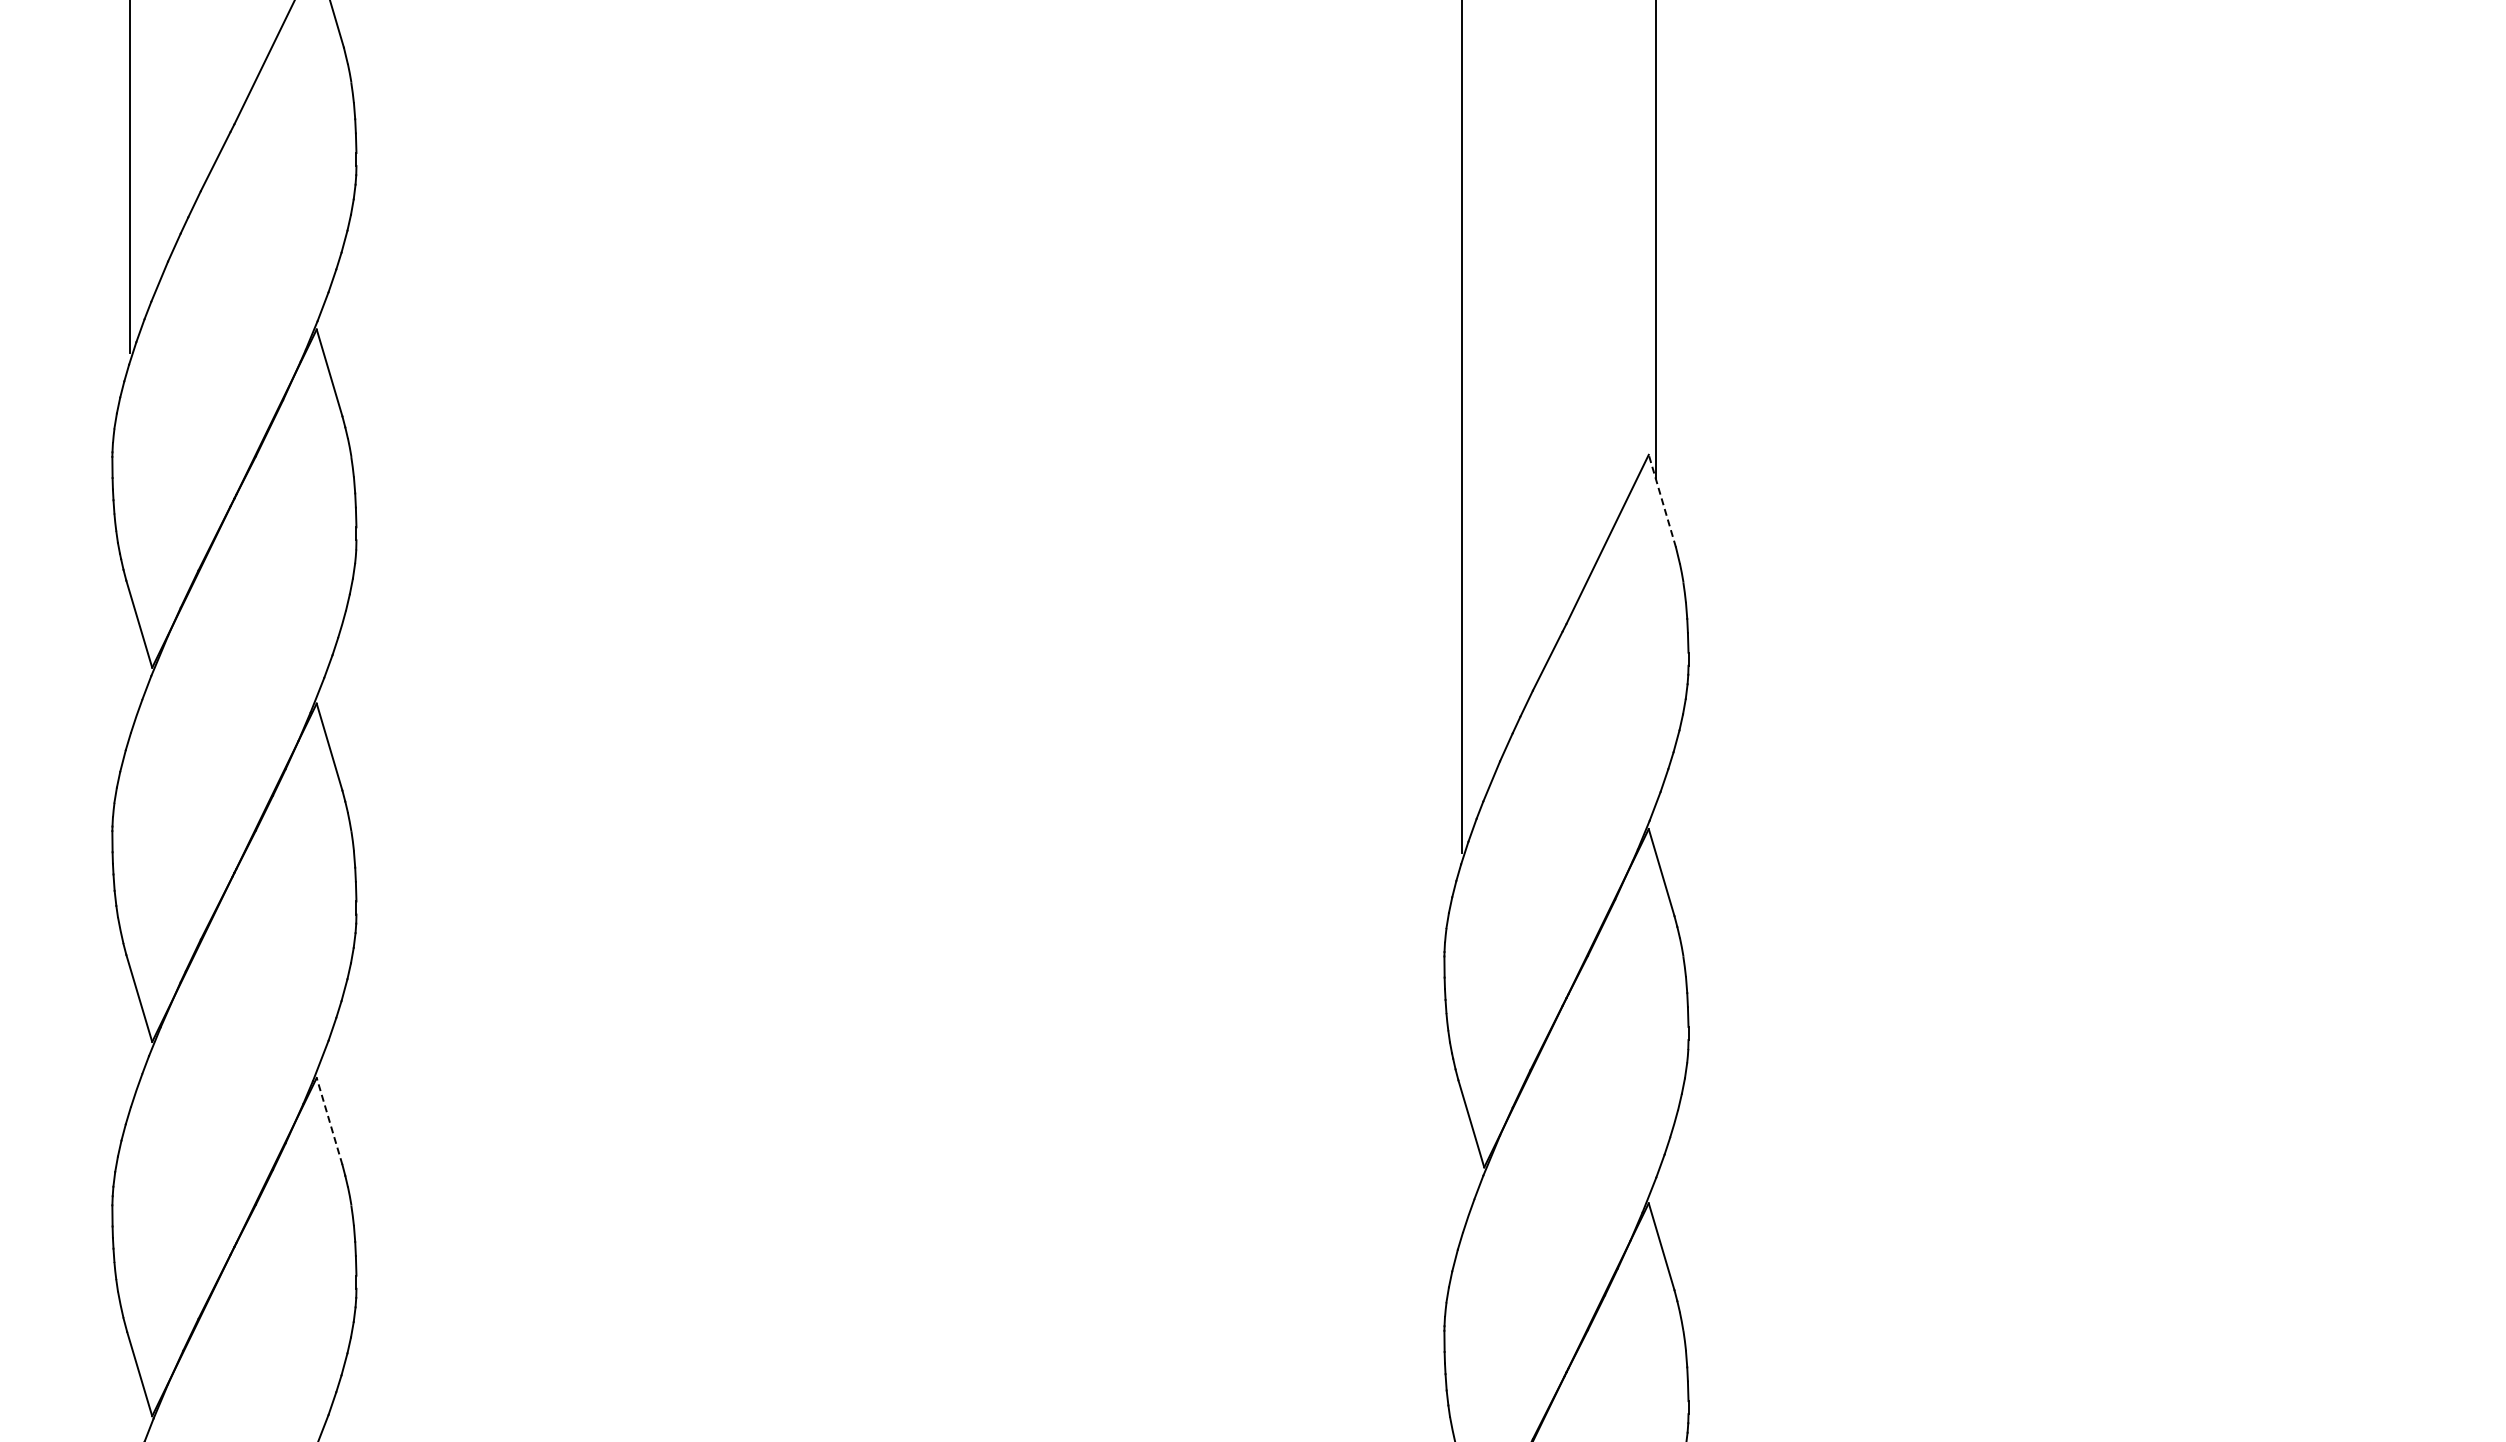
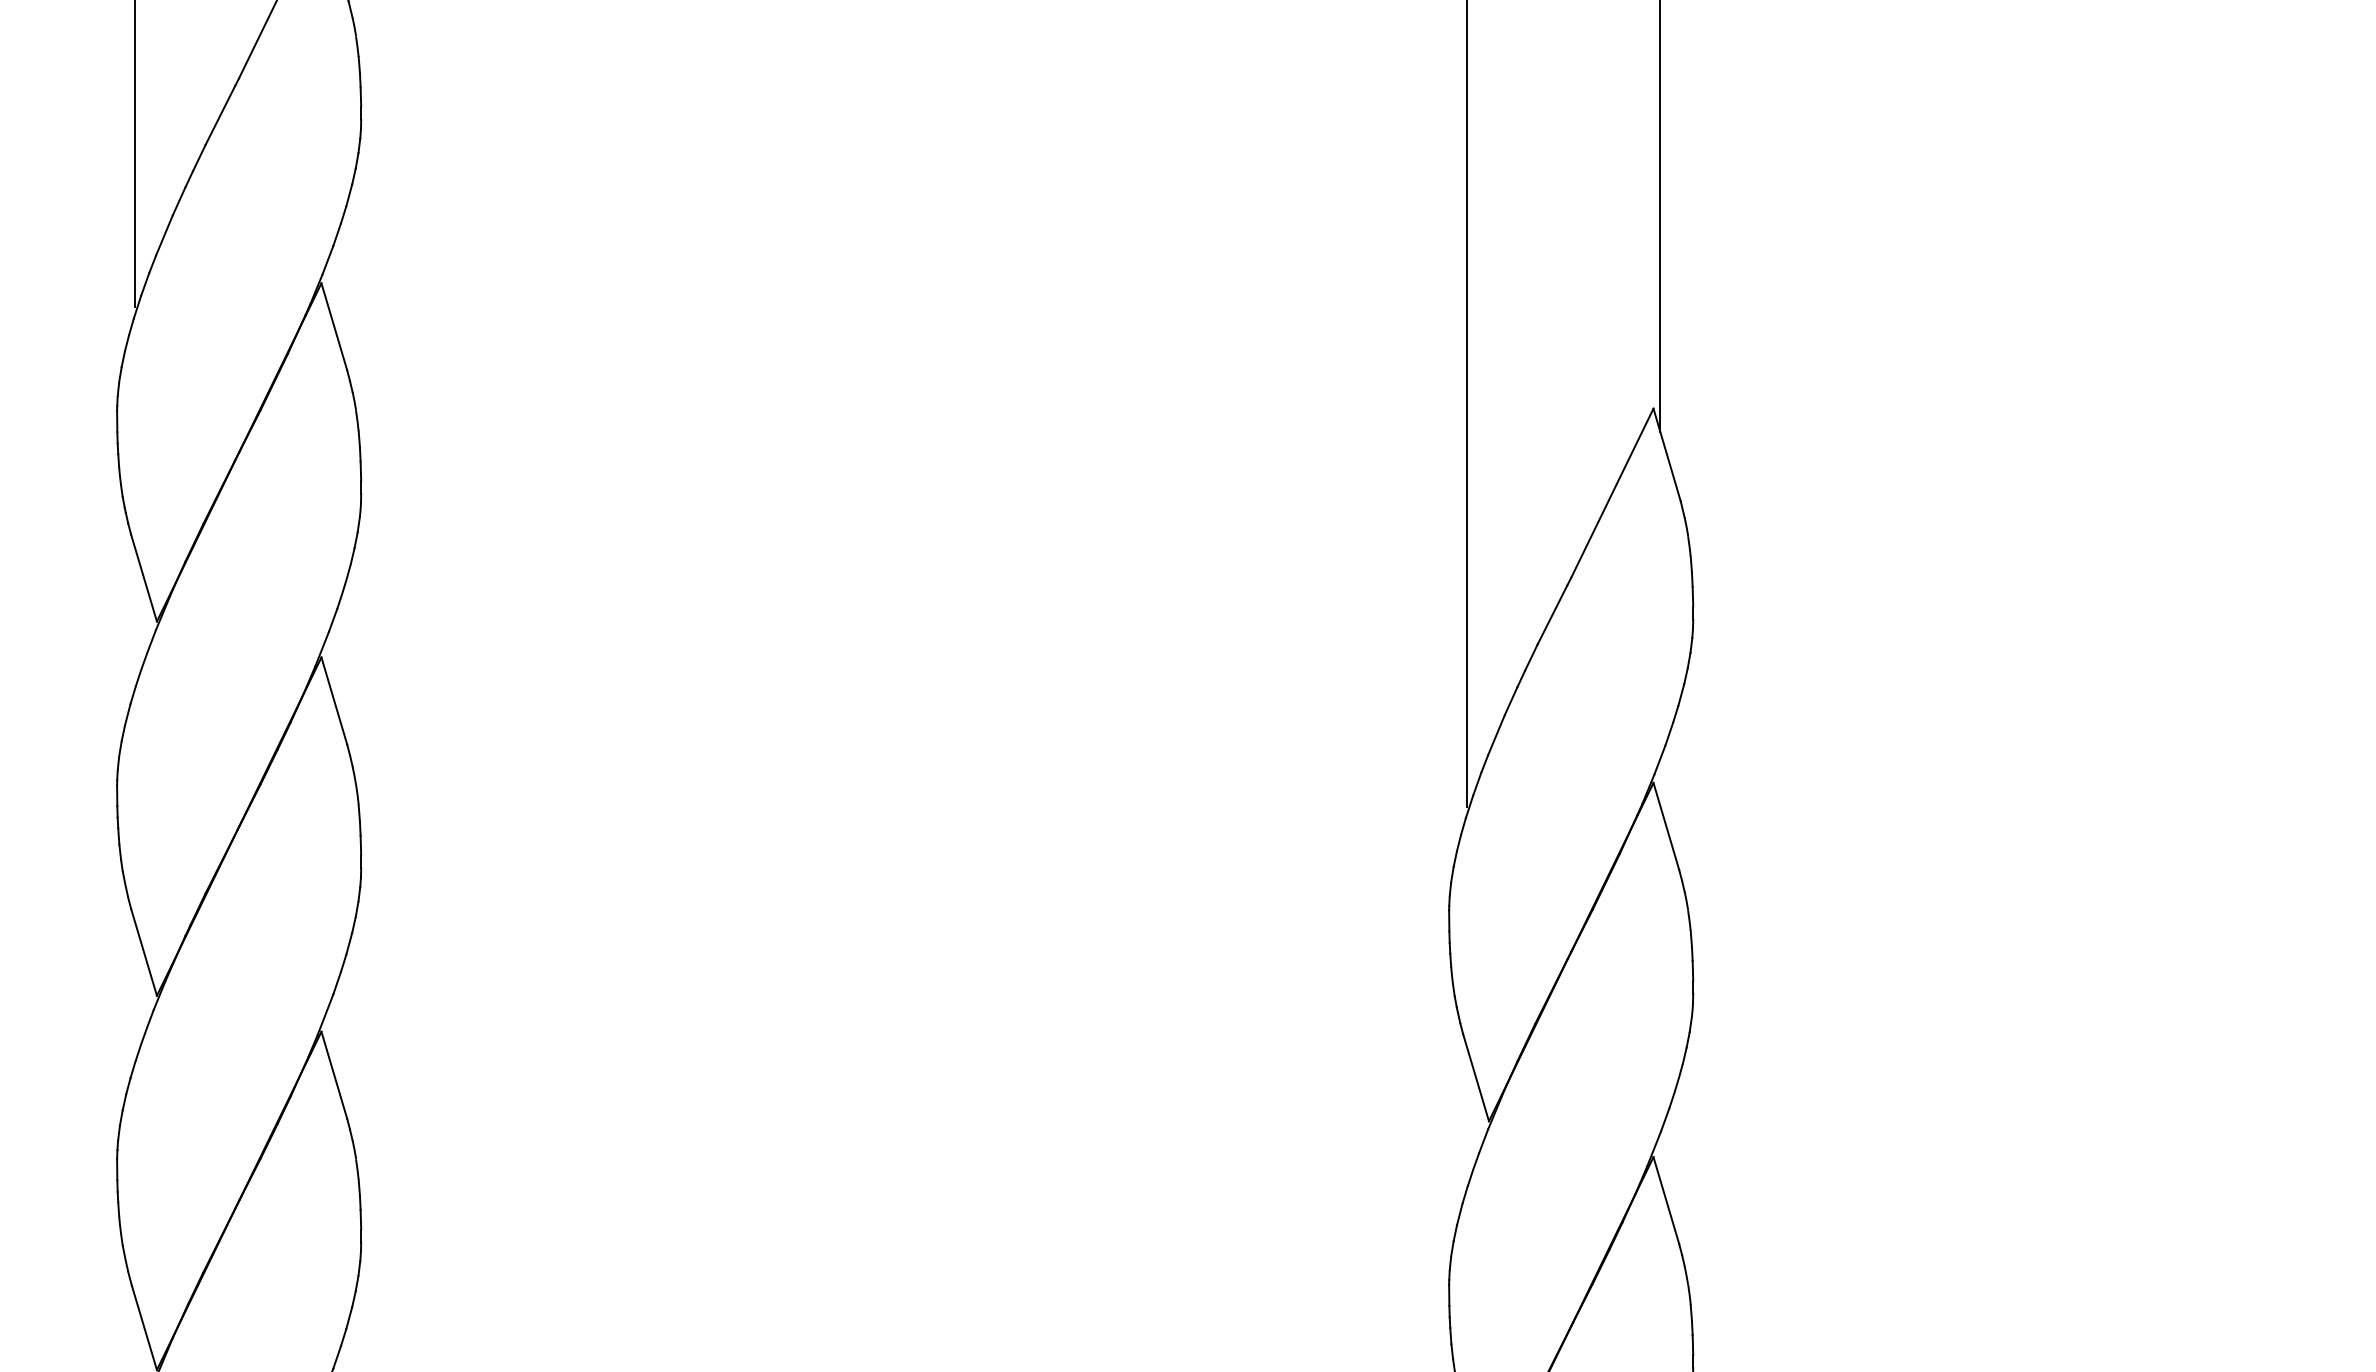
line: (1662, 500) -> (1667, 454), dashed -> solid
line: (329, 1120) -> (334, 1074), dashed -> solid

